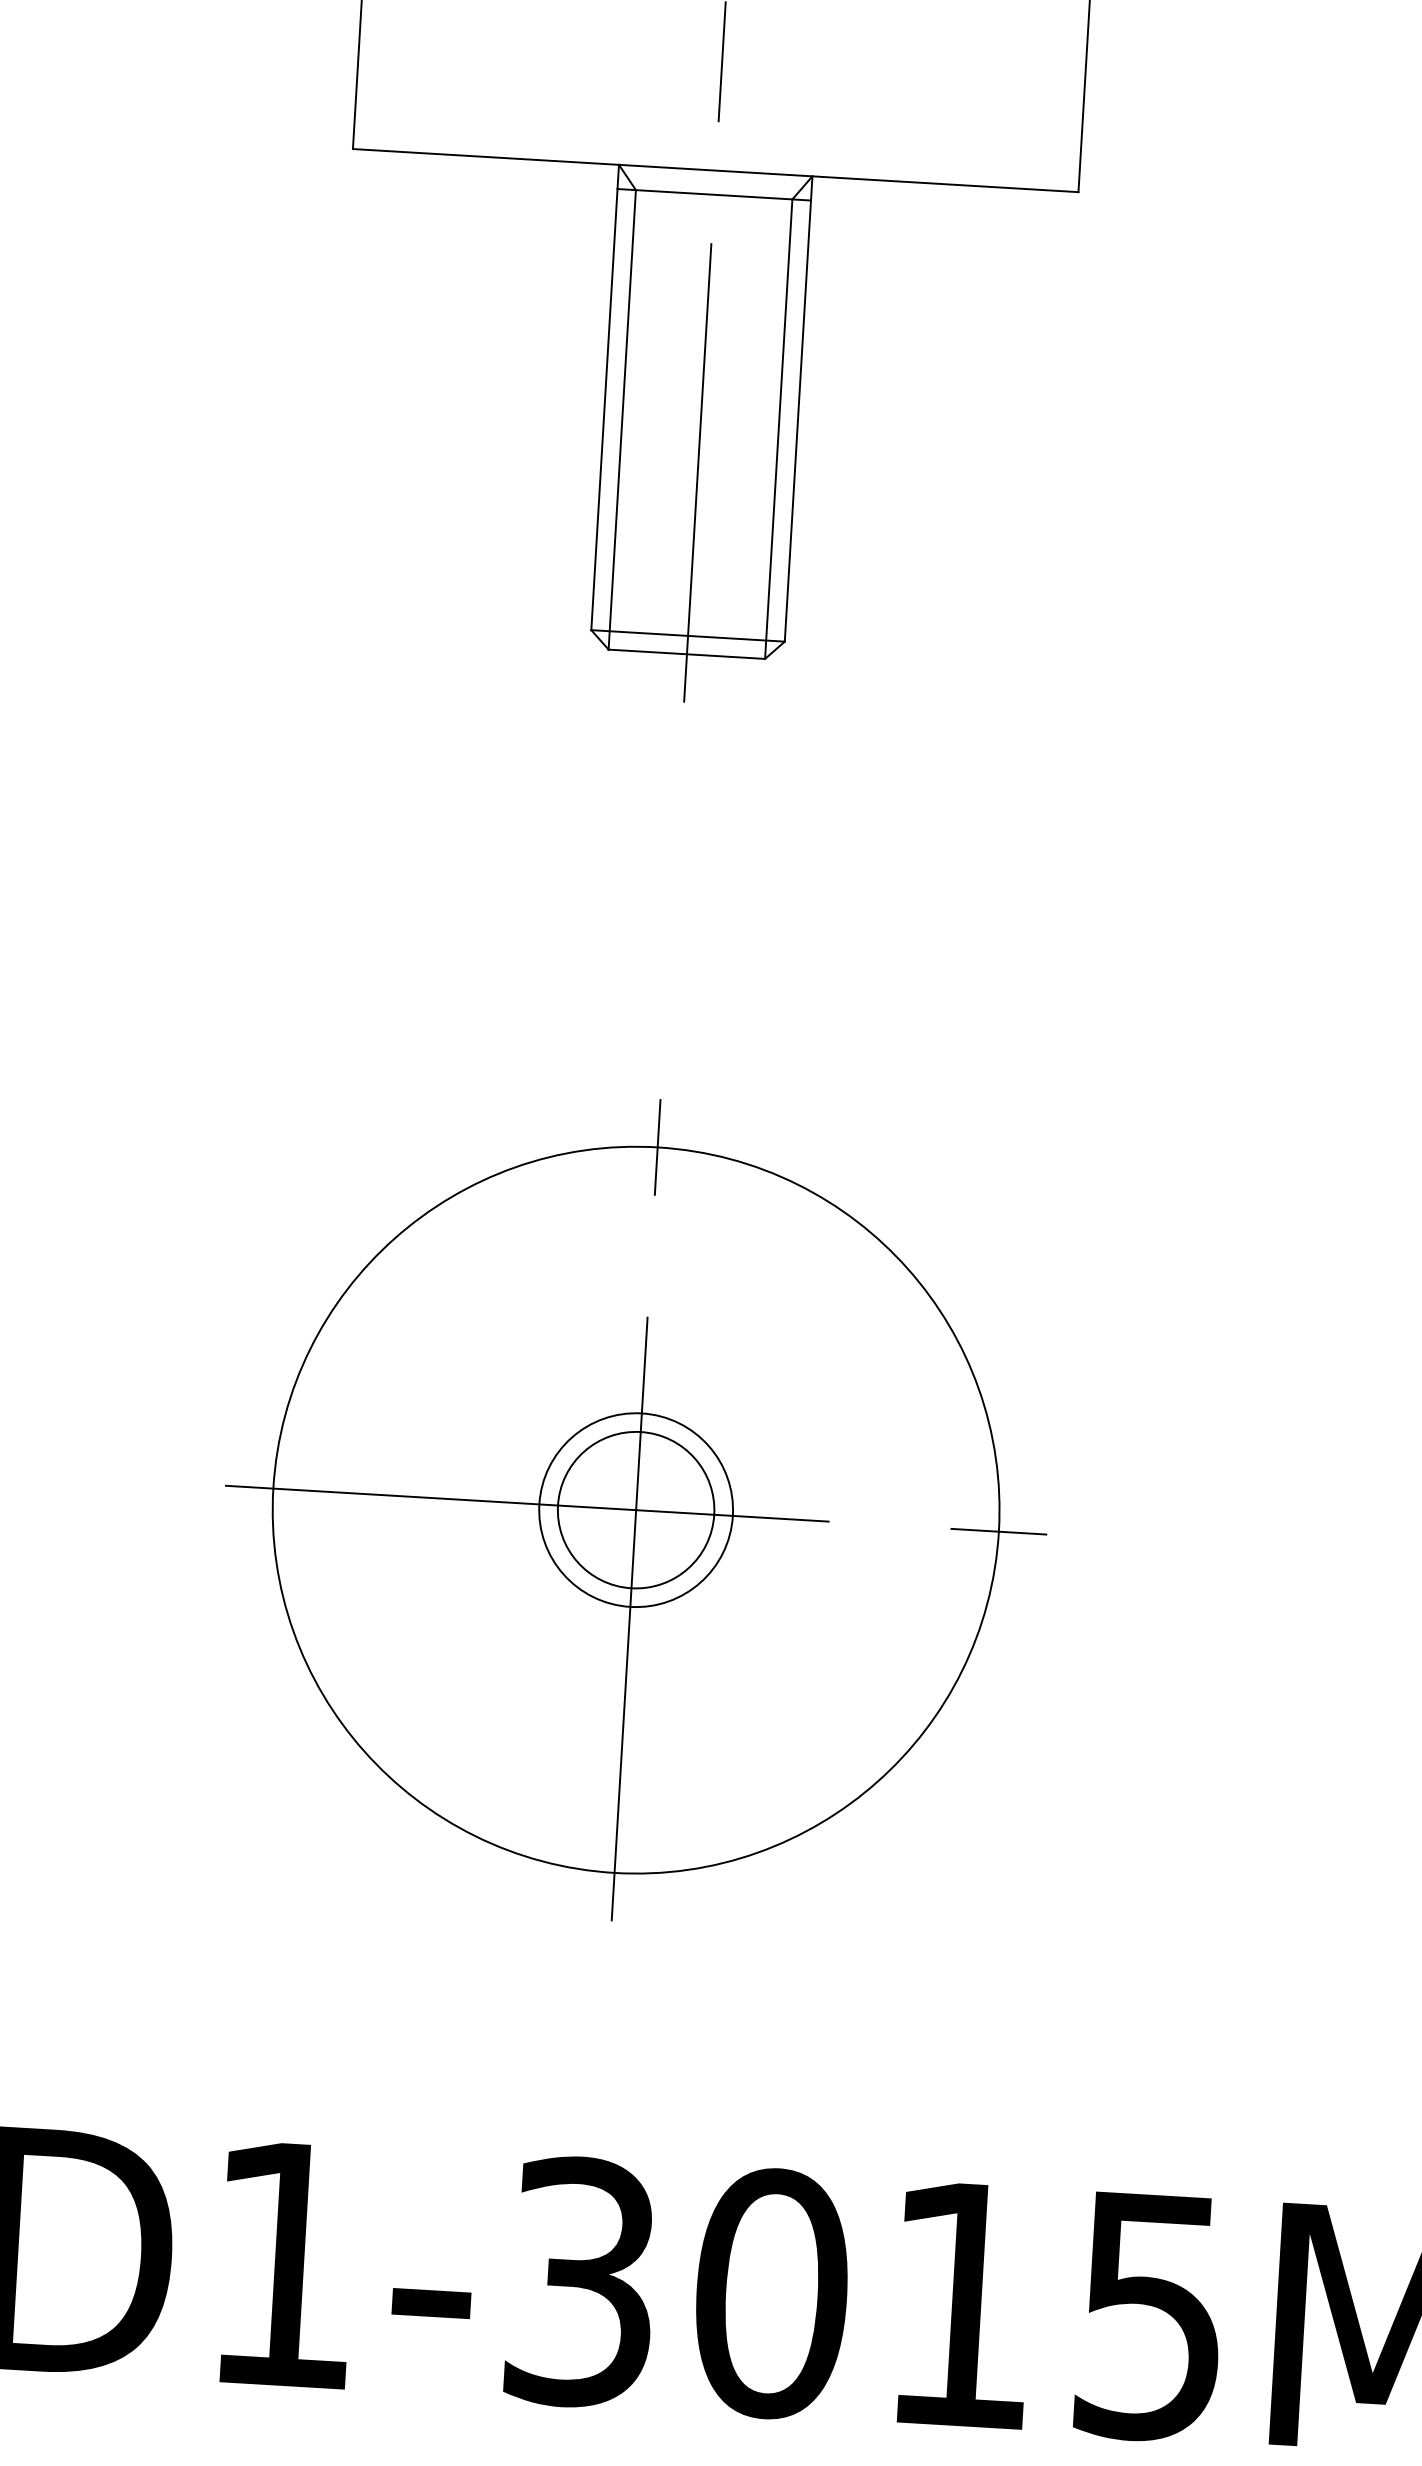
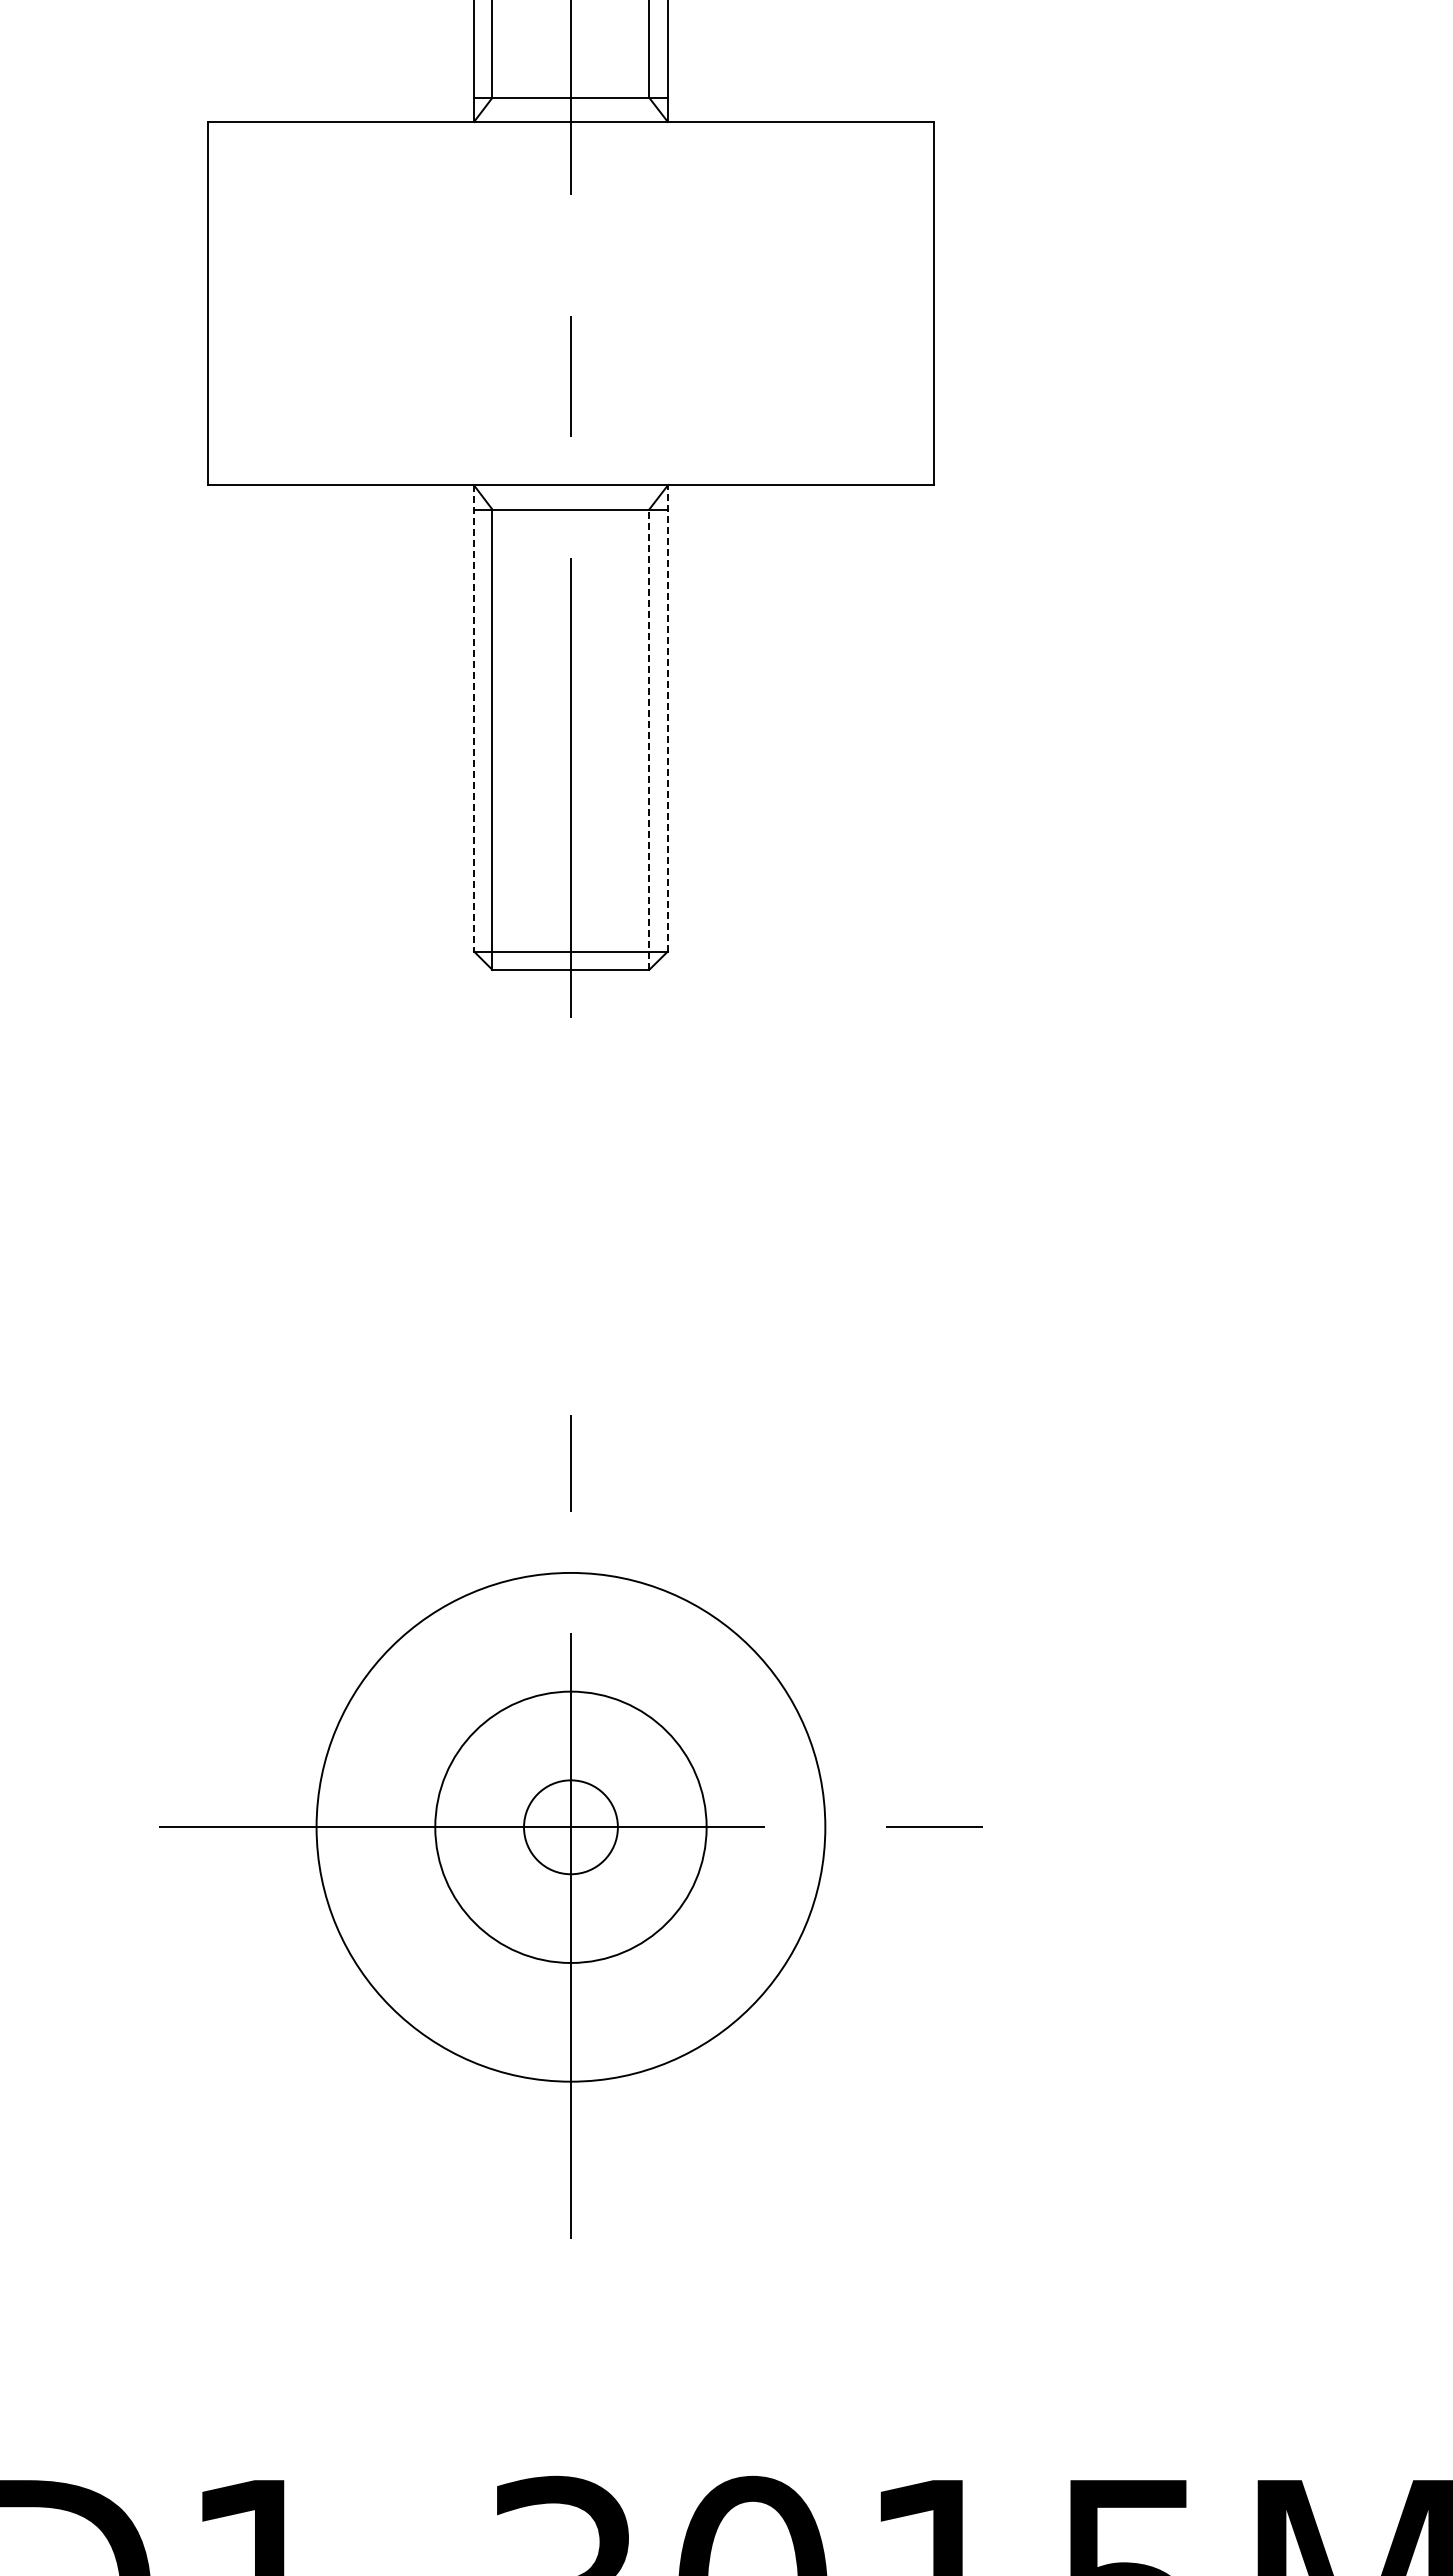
line: (605, 397) -> (474, 718), solid -> dashed
line: (798, 408) -> (667, 717), solid -> dashed
line: (779, 428) -> (649, 739), solid -> dashed
circle: (635, 1509) -> (570, 1826), size x0.7
circle: (635, 1510) -> (570, 1827), size x0.6
circle: (635, 1510) -> (570, 1827), size x1.4

